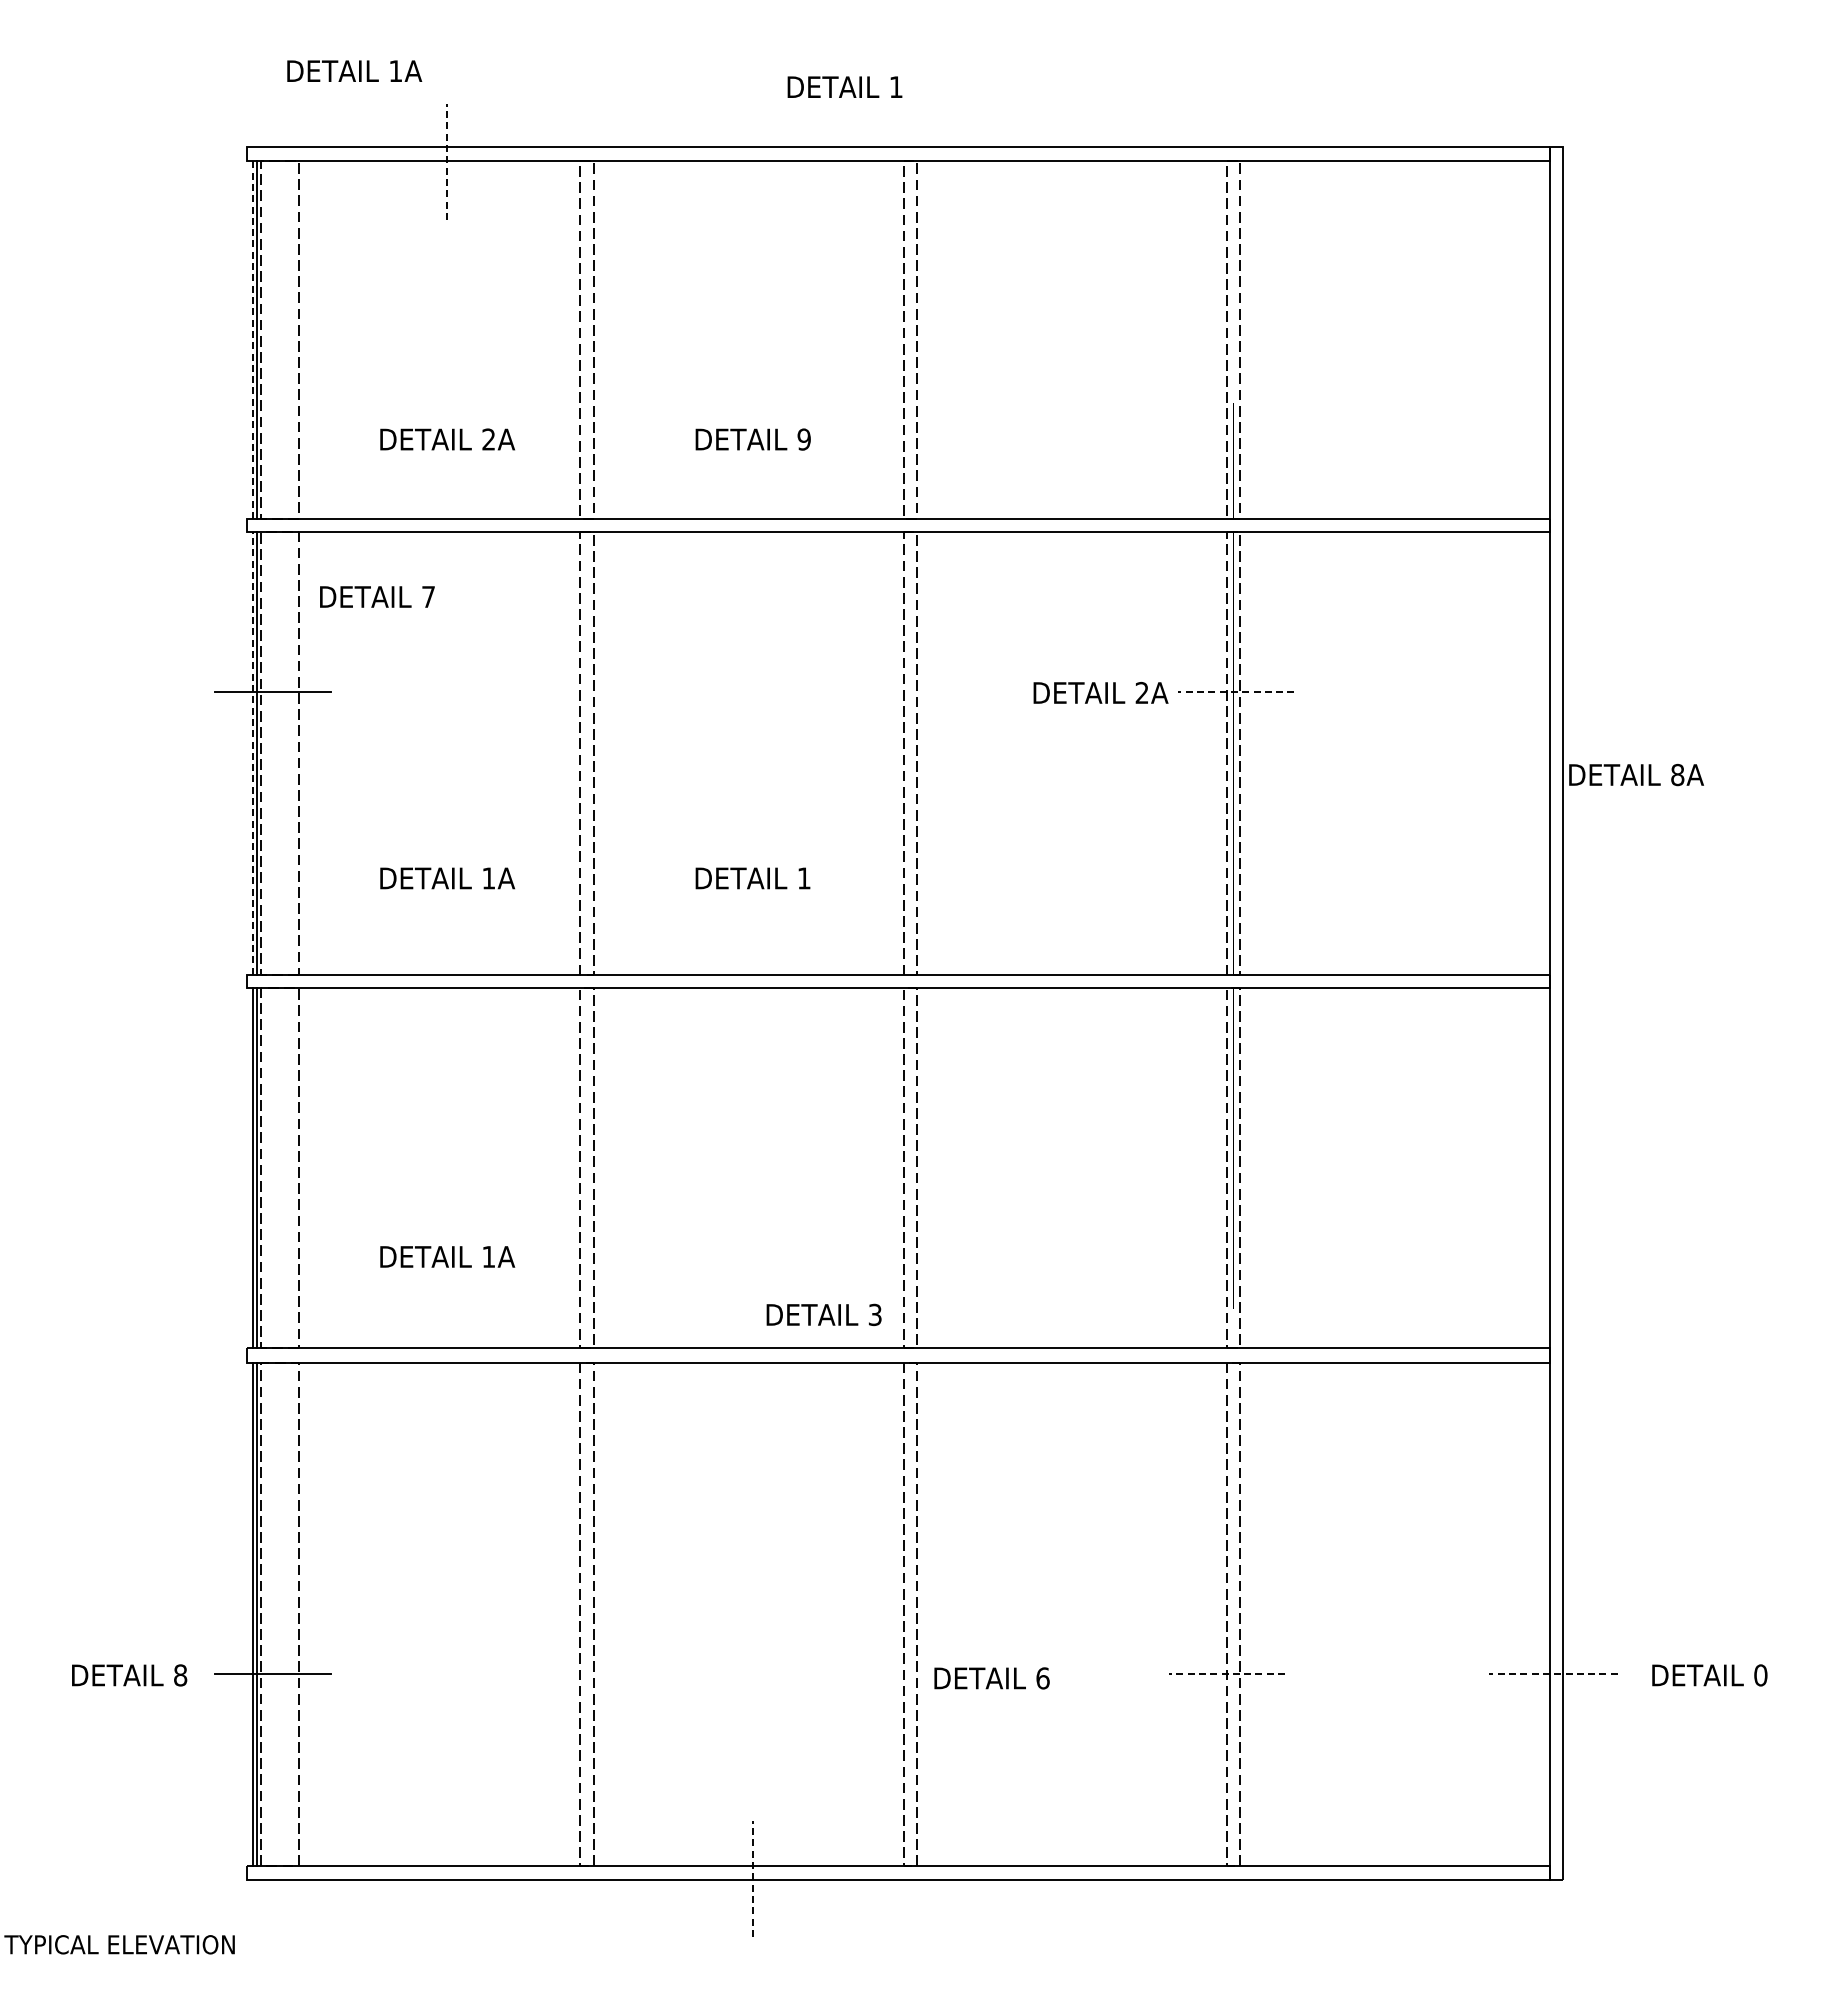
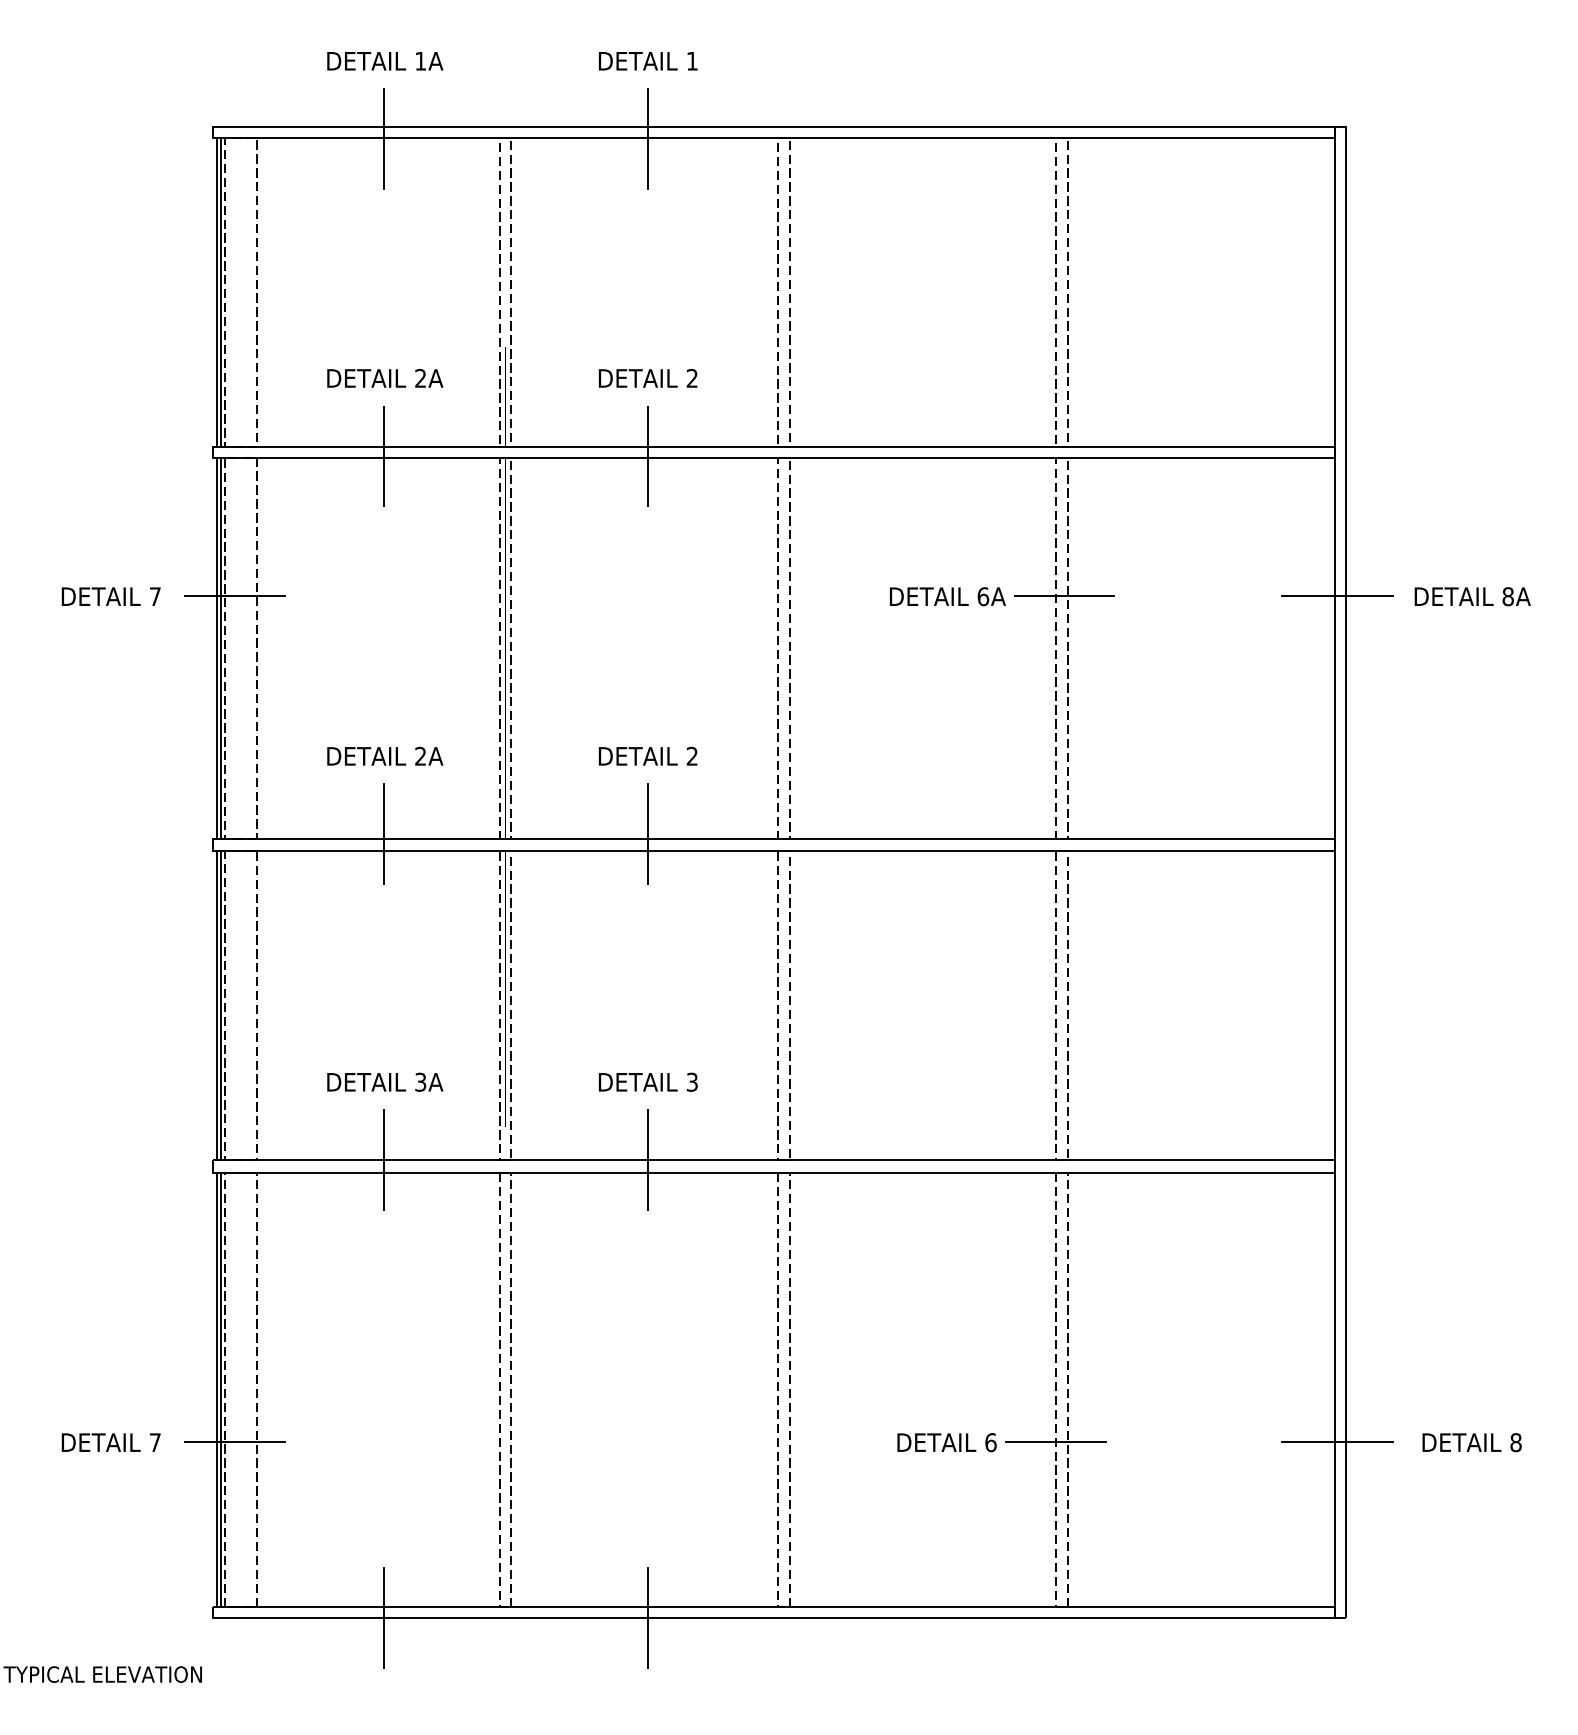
text: (354, 70) -> (385, 60), moved
text: (844, 86) -> (647, 60), moved
line: (446, 161) -> (384, 139), dashed -> solid
line: (752, 161) -> (647, 139), added
line: (252, 339) -> (217, 292), dashed -> solid
text: (803, 439) -> (691, 378), 9 -> 2
line: (446, 530) -> (384, 456), added
line: (752, 530) -> (647, 456), added
text: (377, 596) -> (111, 596), moved
text: (1141, 692) -> (982, 596), 2A -> 6A
line: (1235, 692) -> (1063, 596), dashed -> solid
line: (1552, 692) -> (1336, 596), added
line: (252, 753) -> (217, 648), dashed -> solid
text: (1636, 775) -> (1472, 597), moved
text: (488, 878) -> (420, 756), 1A -> 2A
text: (803, 878) -> (691, 756), 1 -> 2
line: (446, 969) -> (384, 834), added
line: (752, 969) -> (647, 834), added
text: (488, 1256) -> (420, 1081), 1A -> 3A
text: (823, 1314) -> (647, 1081), moved
line: (446, 1347) -> (384, 1160), added
line: (752, 1347) -> (647, 1160), added
line: (1226, 1674) -> (1055, 1441), dashed -> solid
line: (1553, 1674) -> (1337, 1441), dashed -> solid
text: (180, 1675) -> (155, 1442), 8 -> 7
text: (1760, 1675) -> (1515, 1442), 0 -> 8
text: (991, 1678) -> (946, 1442), moved
line: (446, 1878) -> (384, 1617), added
line: (752, 1878) -> (647, 1617), dashed -> solid

